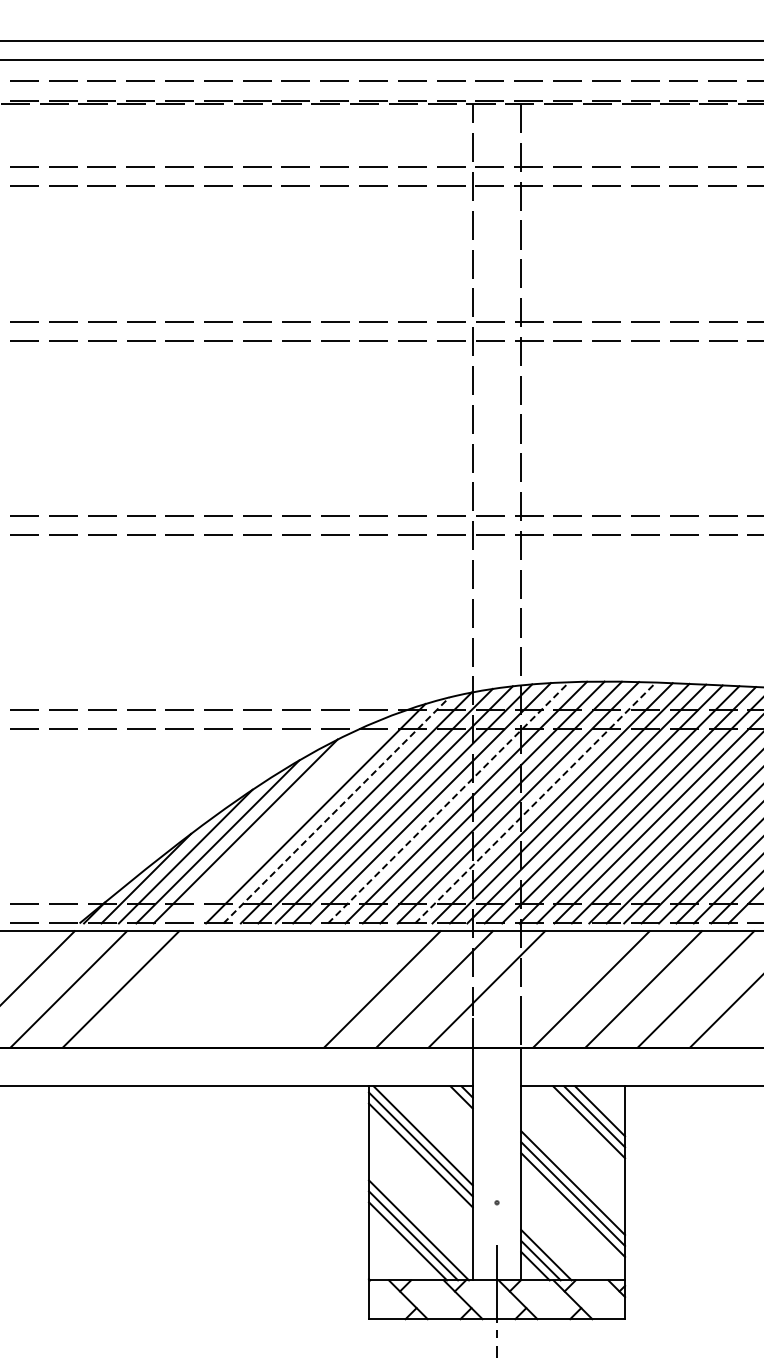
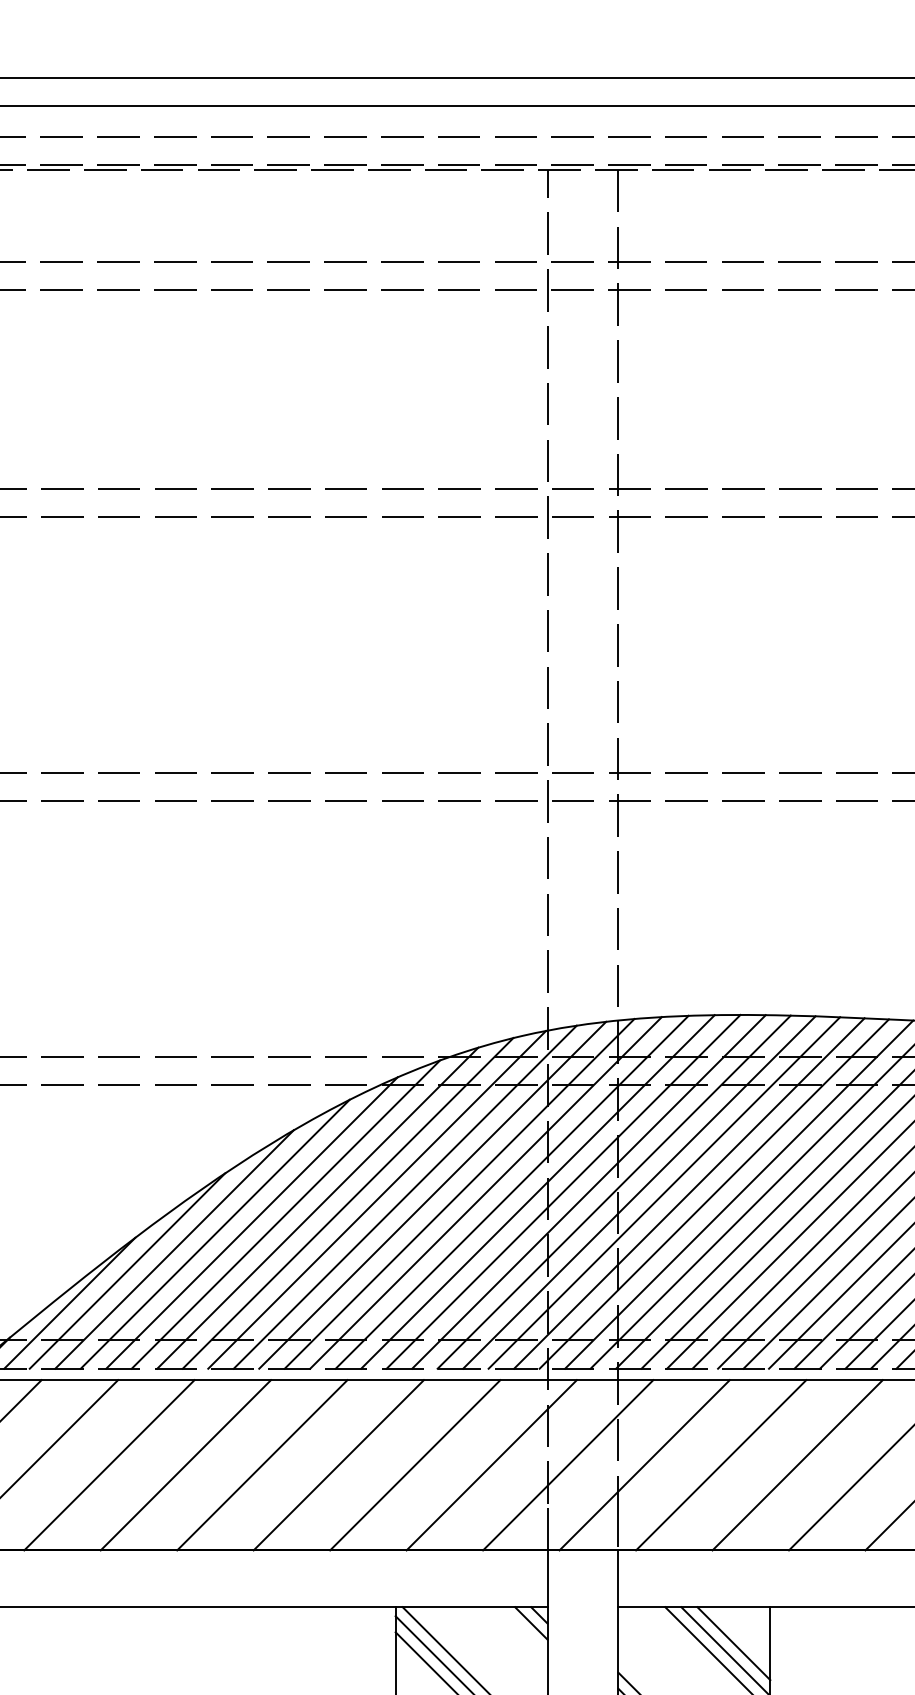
line: (448, 802) -> (512, 1191), dashed -> solid
line: (535, 802) -> (639, 1191), dashed -> solid
line: (336, 810) -> (348, 1203), dashed -> solid
line: (293, 817) -> (285, 1213), added
line: (270, 823) -> (251, 1222), added
line: (173, 989) -> (109, 1465), added
line: (225, 989) -> (185, 1465), added
line: (277, 989) -> (261, 1465), added
line: (329, 989) -> (337, 1465), added
line: (538, 989) -> (643, 1465), added

